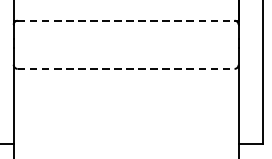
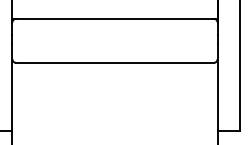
line: (126, 20) -> (115, 18), dashed -> solid
line: (126, 68) -> (115, 62), dashed -> solid

